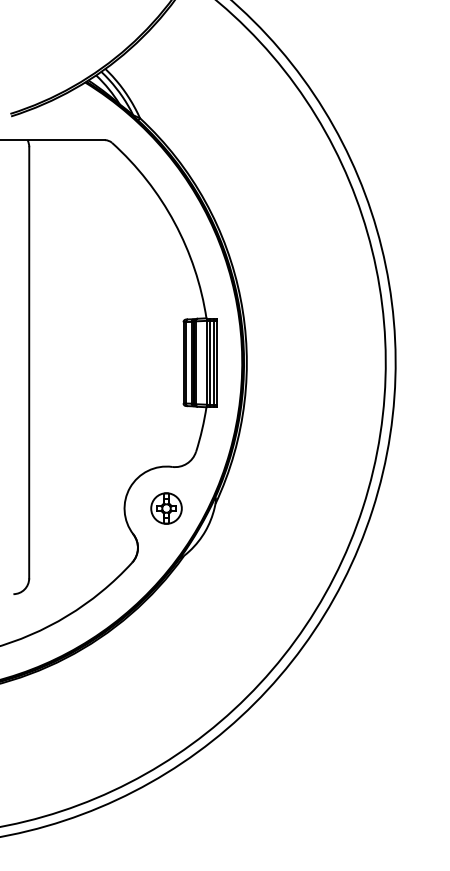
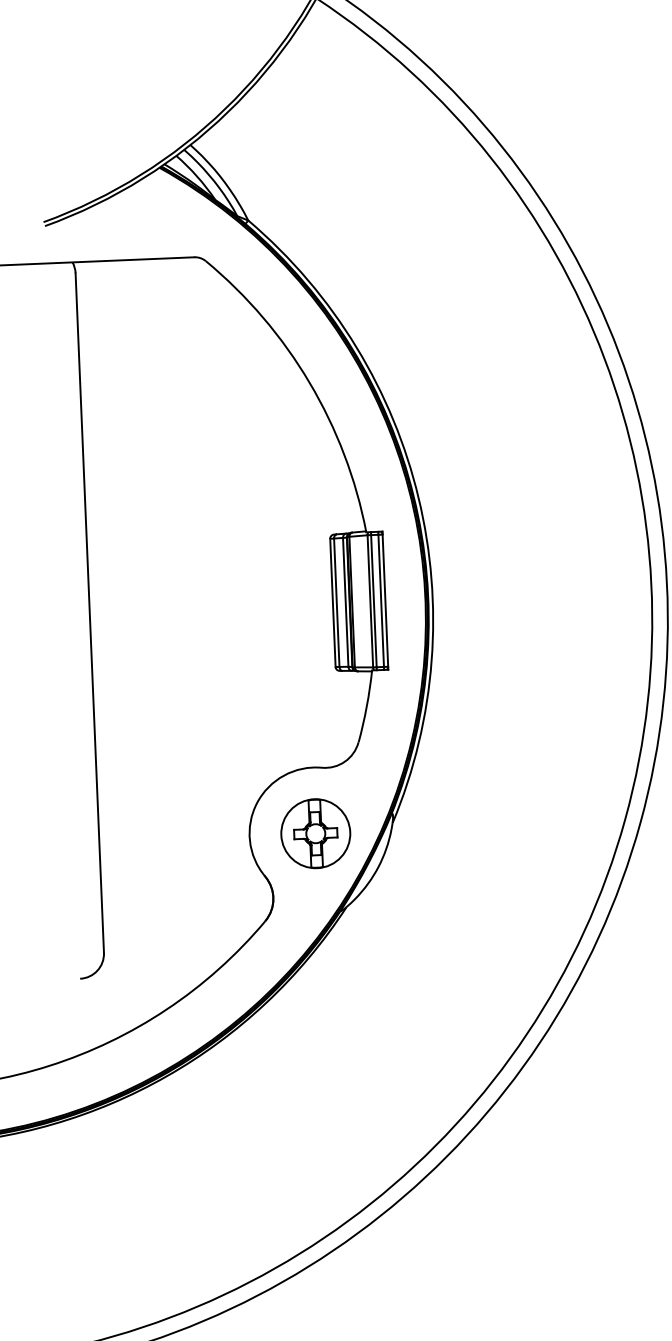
part: (166, 508) -> (315, 833), size x1.43

